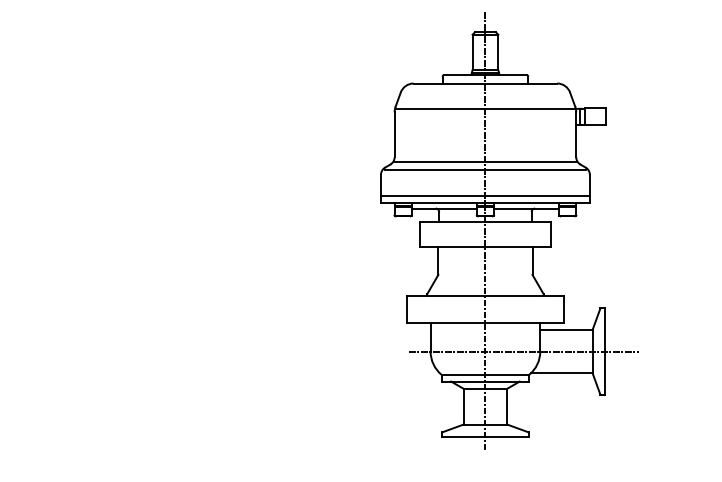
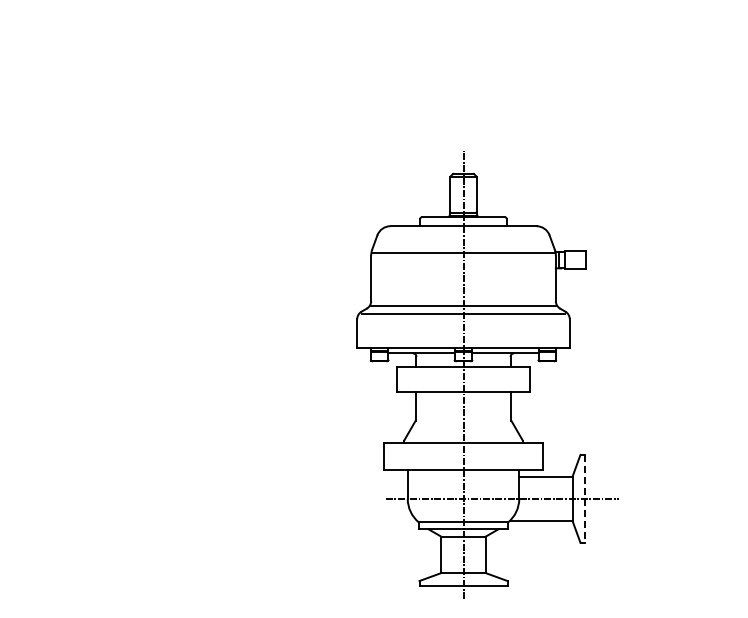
line: (485, 195) -> (463, 340), removed
line: (605, 351) -> (585, 498), solid -> dashed

